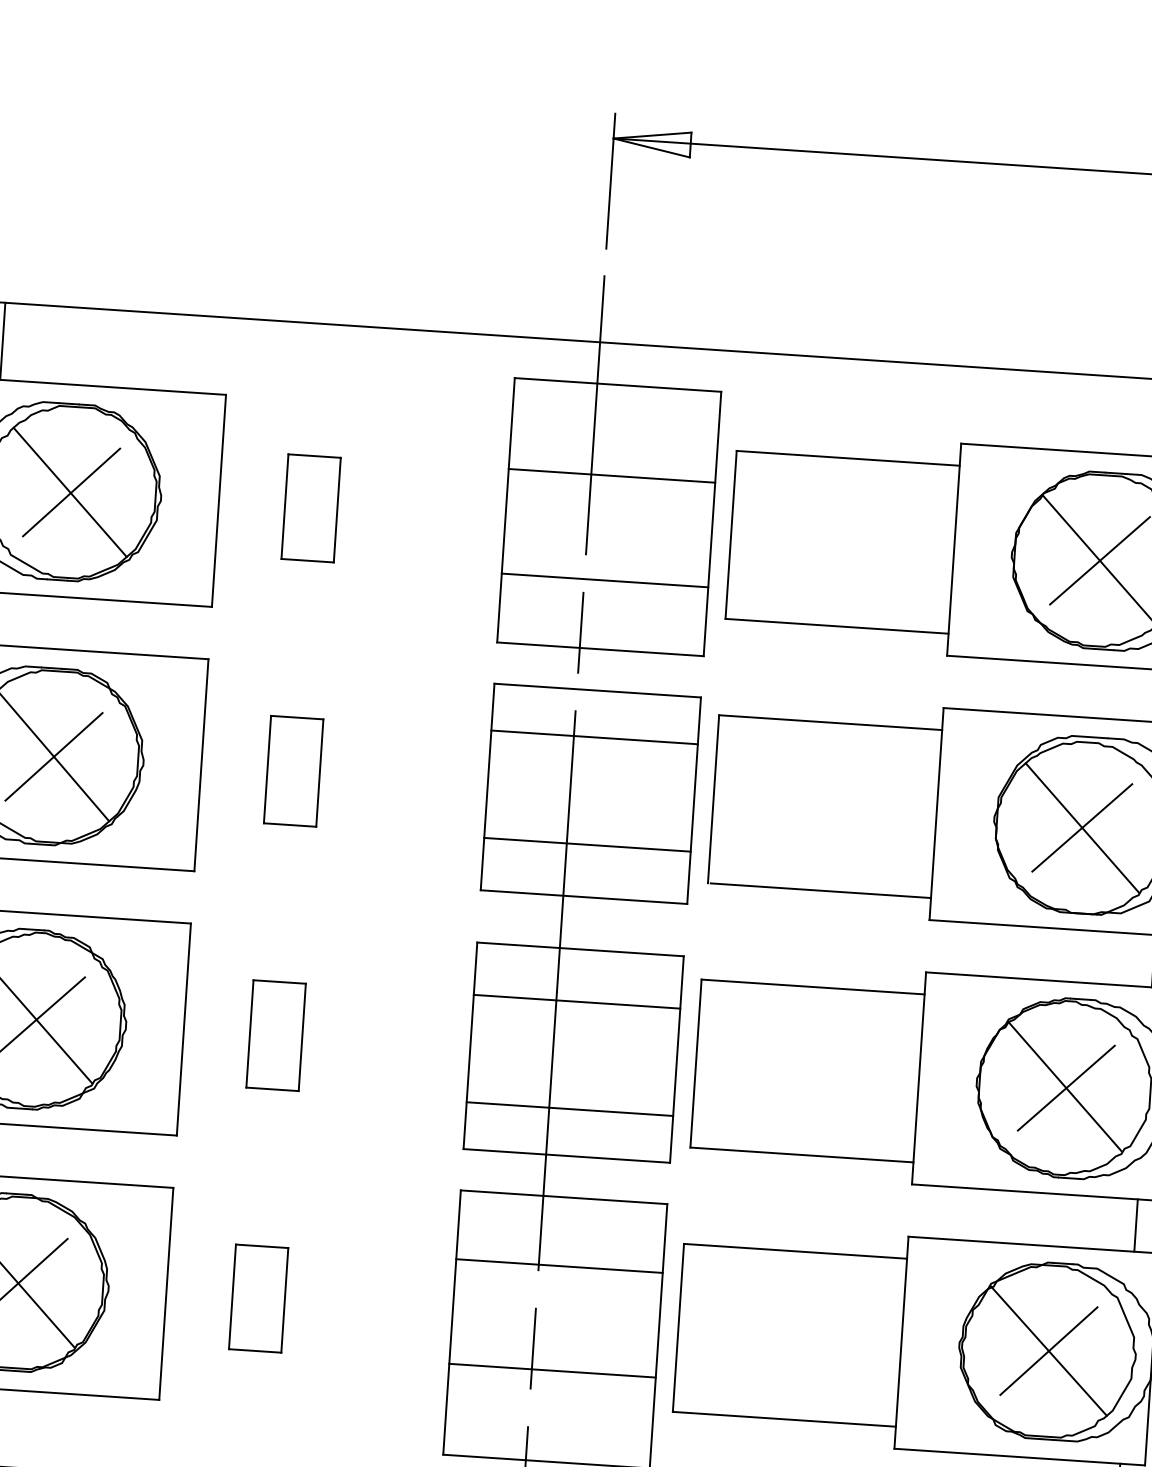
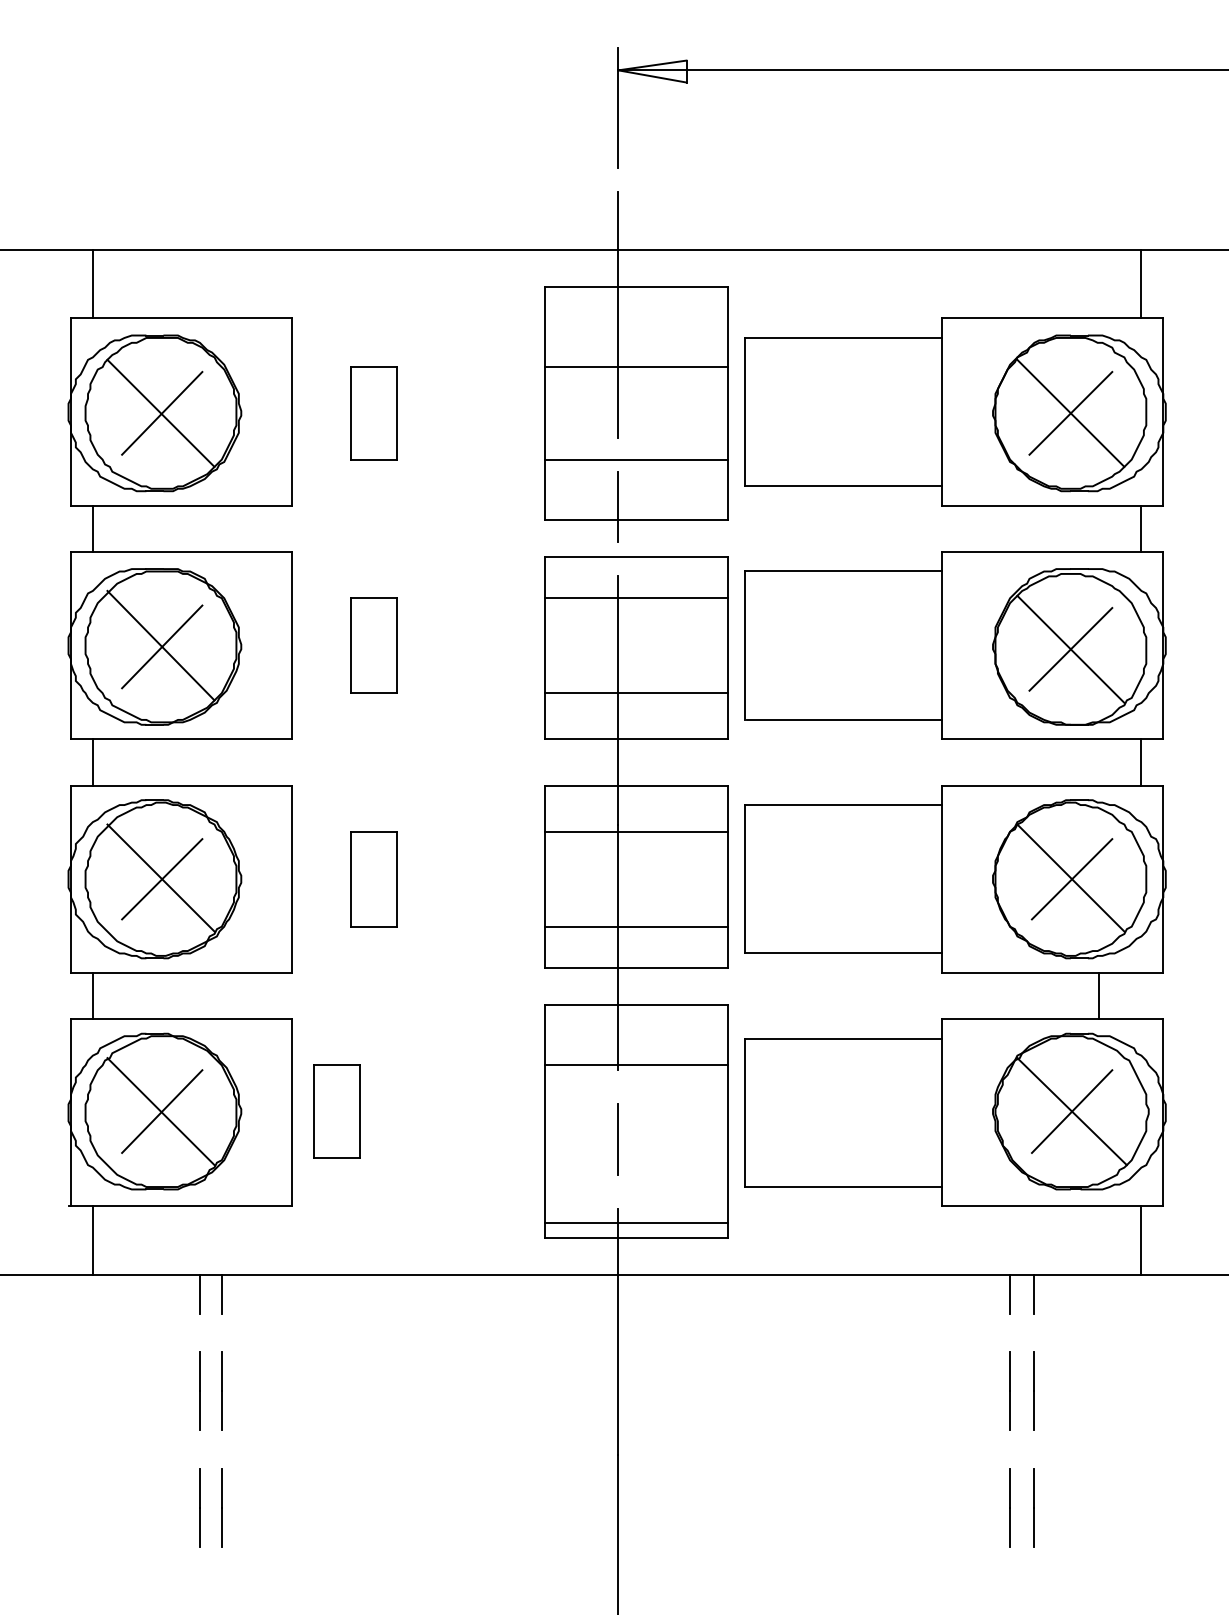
line: (1136, 1224) -> (1099, 995), moved
part: (258, 1298) -> (336, 1111), moved
line: (552, 1370) -> (636, 1222), moved

